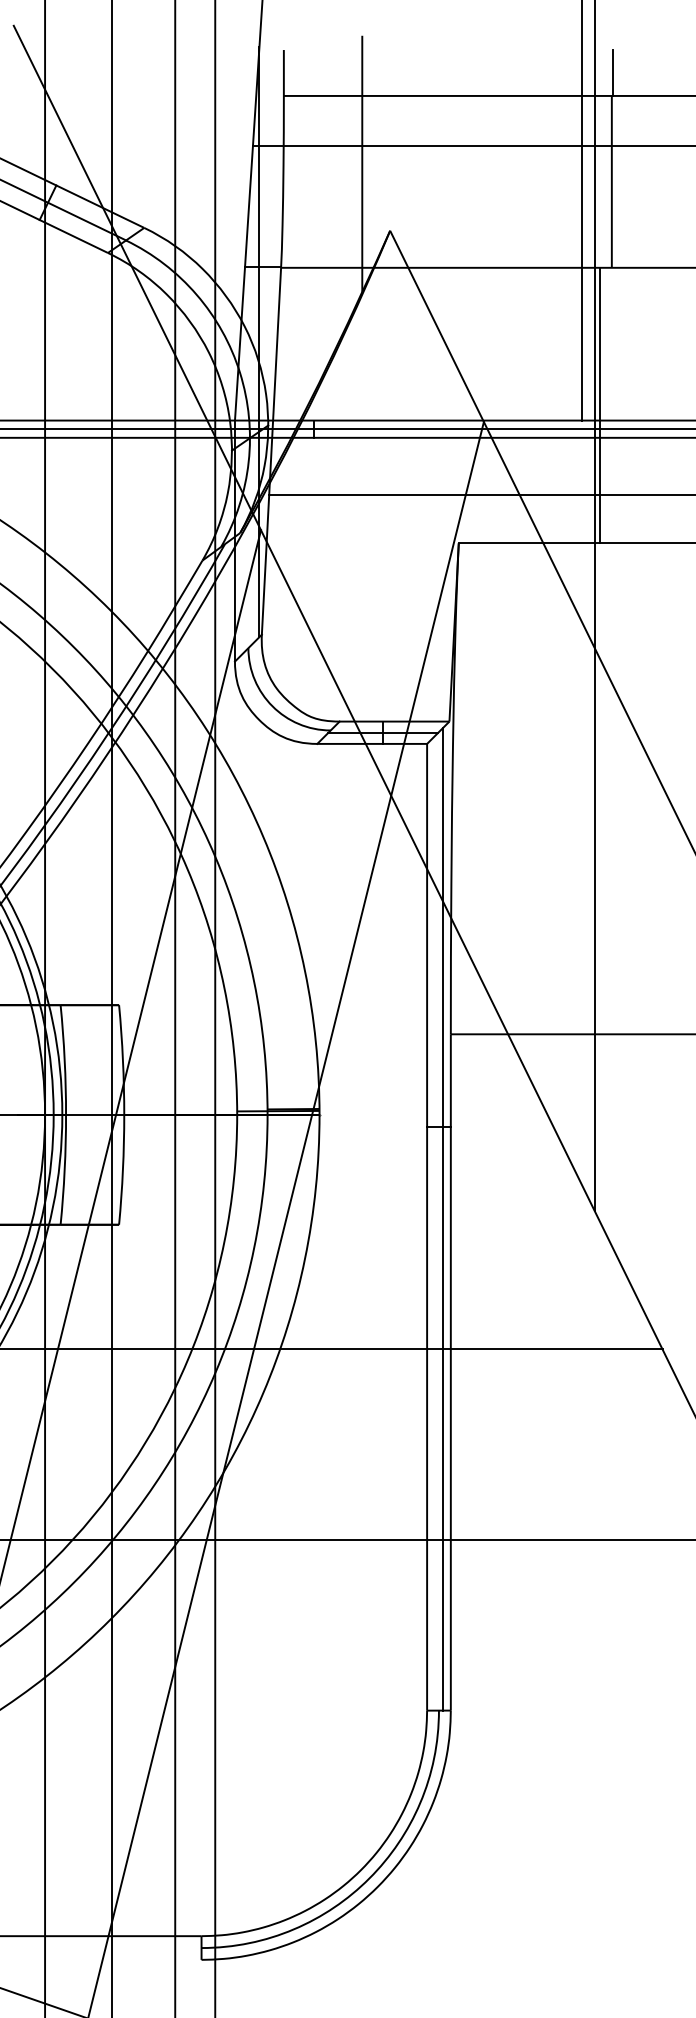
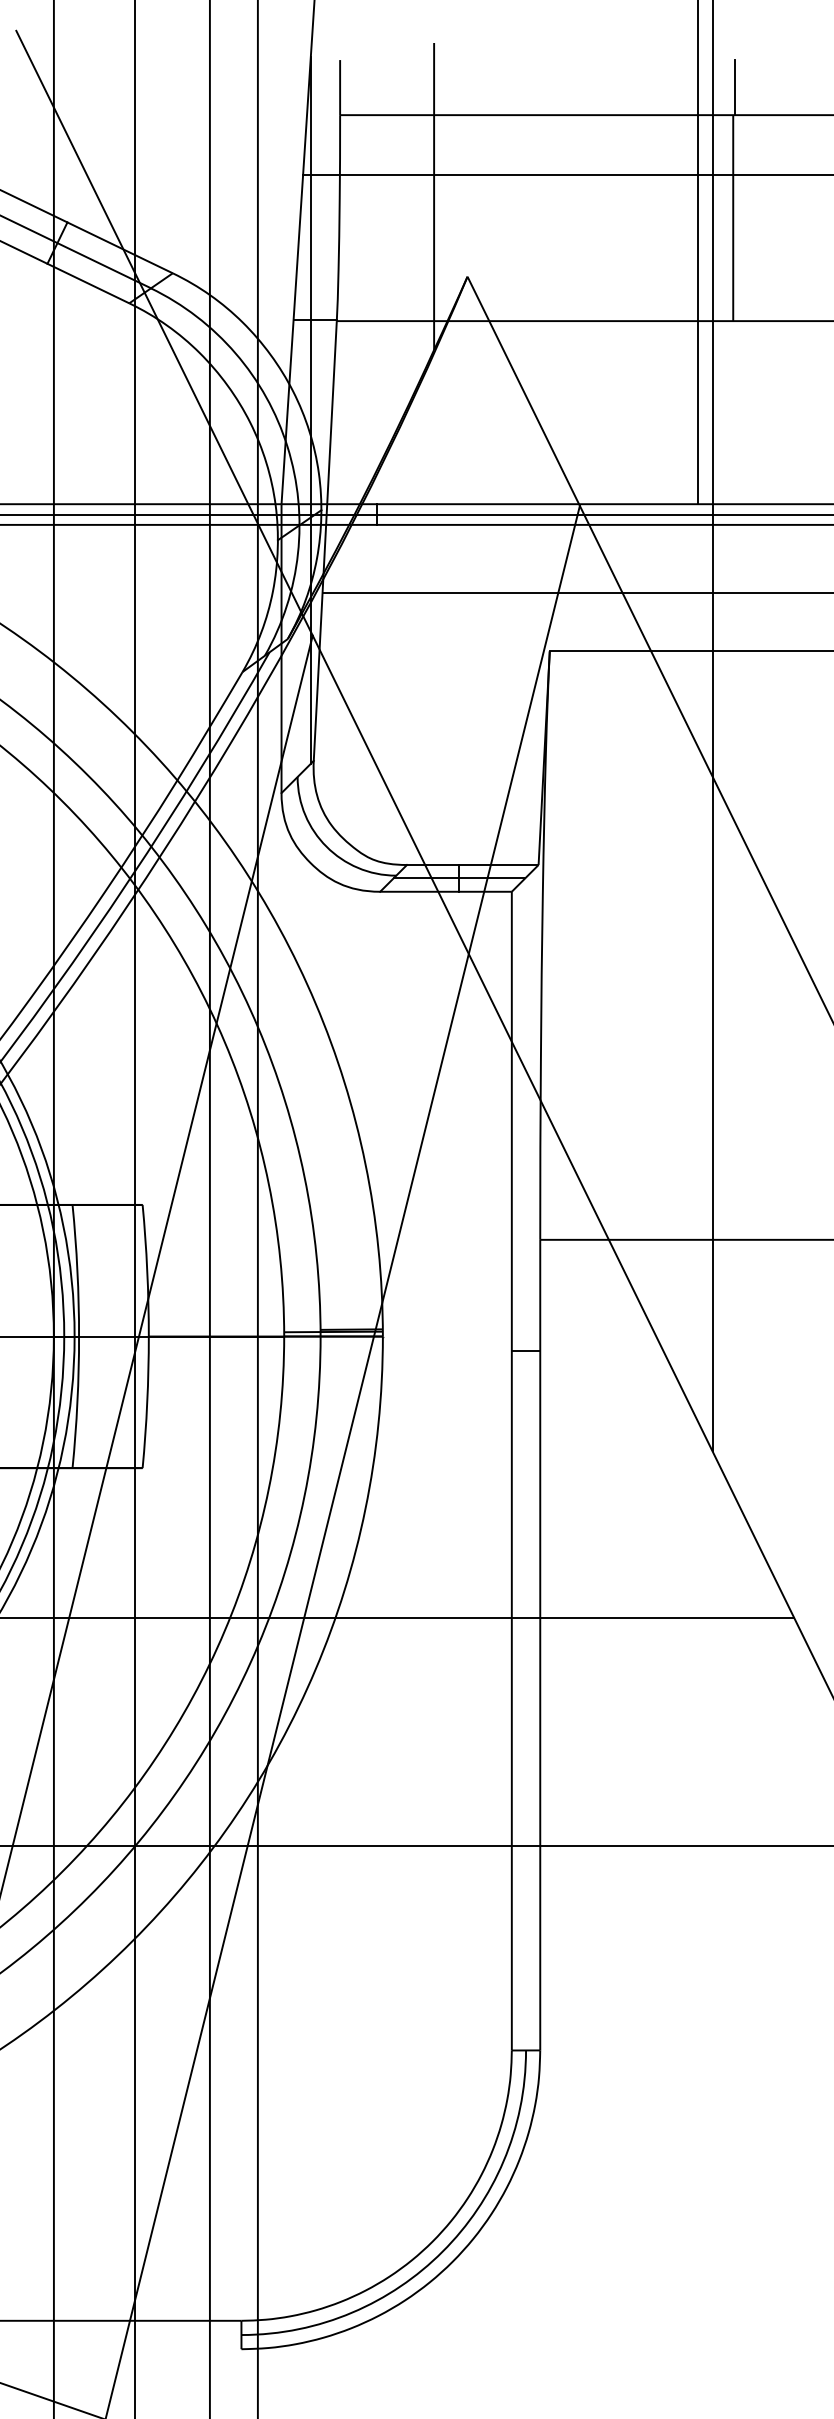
line: (600, 405) -> (719, 486), removed
line: (442, 1219) -> (530, 1461), removed

